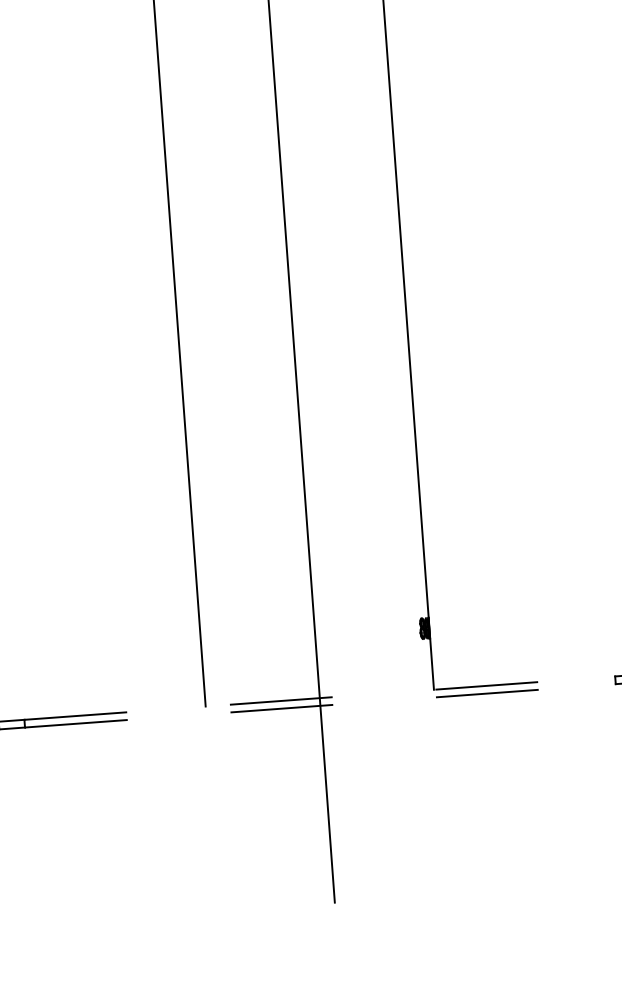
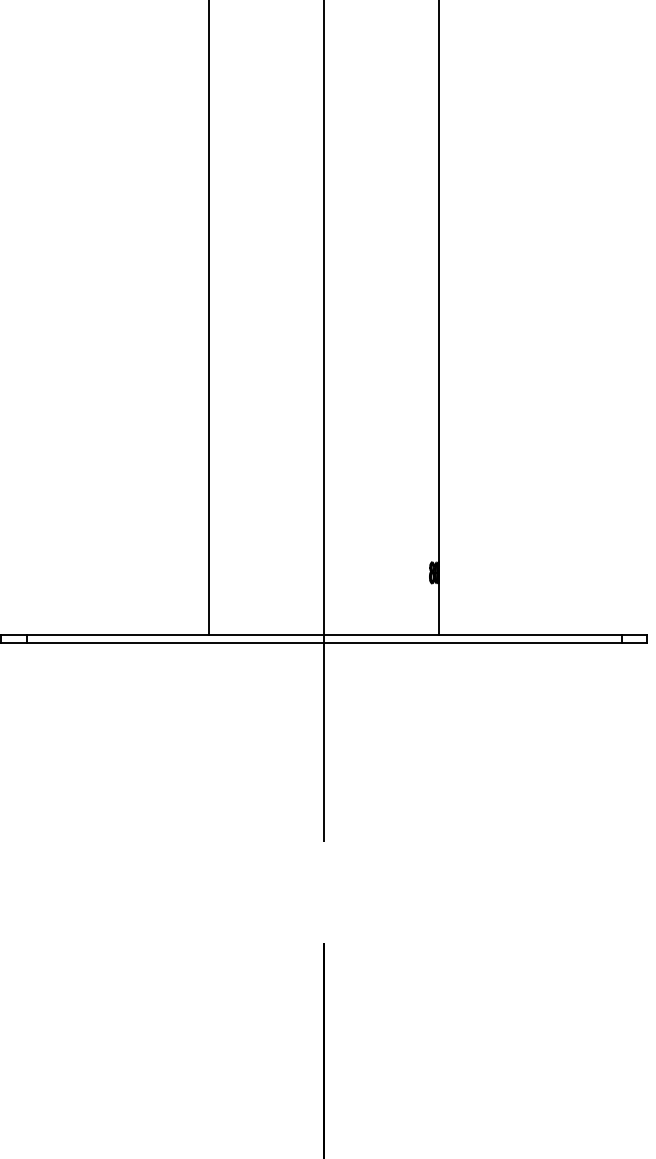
line: (320, 697) -> (324, 634), dashed -> solid
line: (320, 705) -> (324, 642), dashed -> solid

